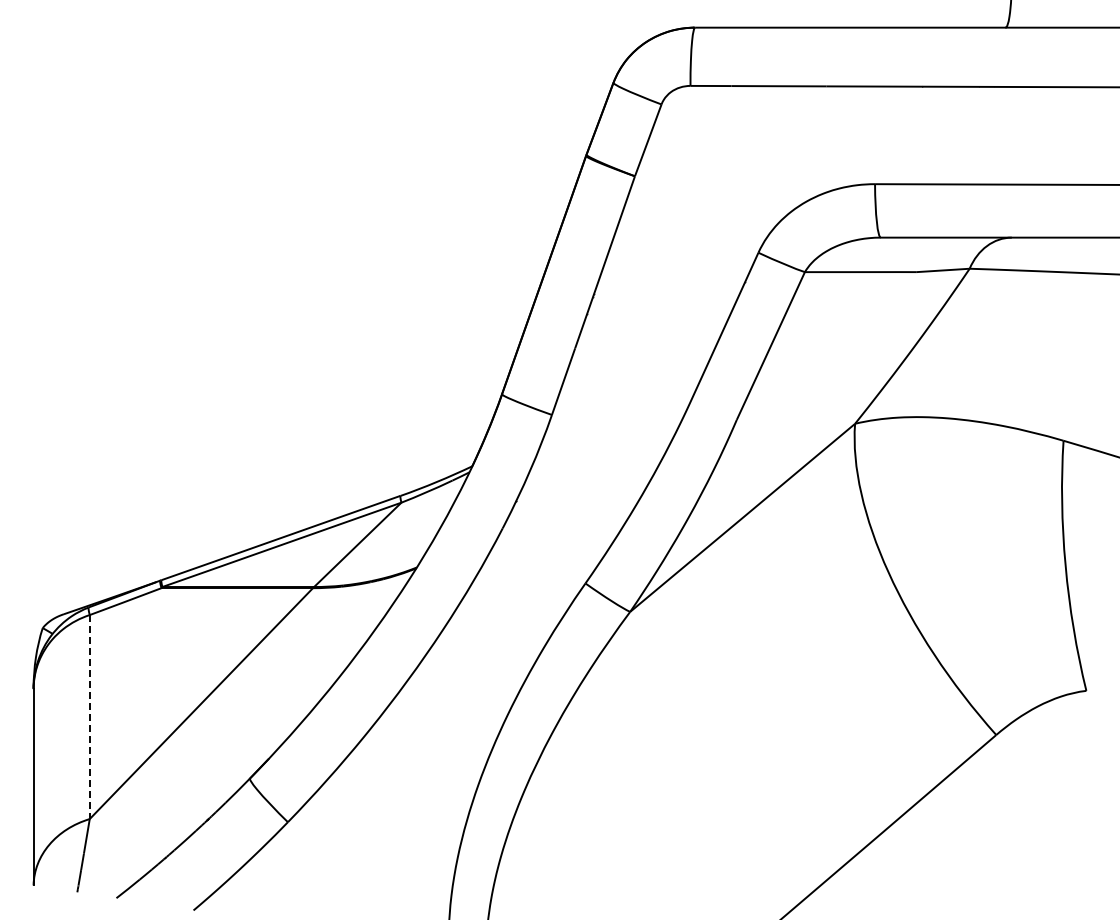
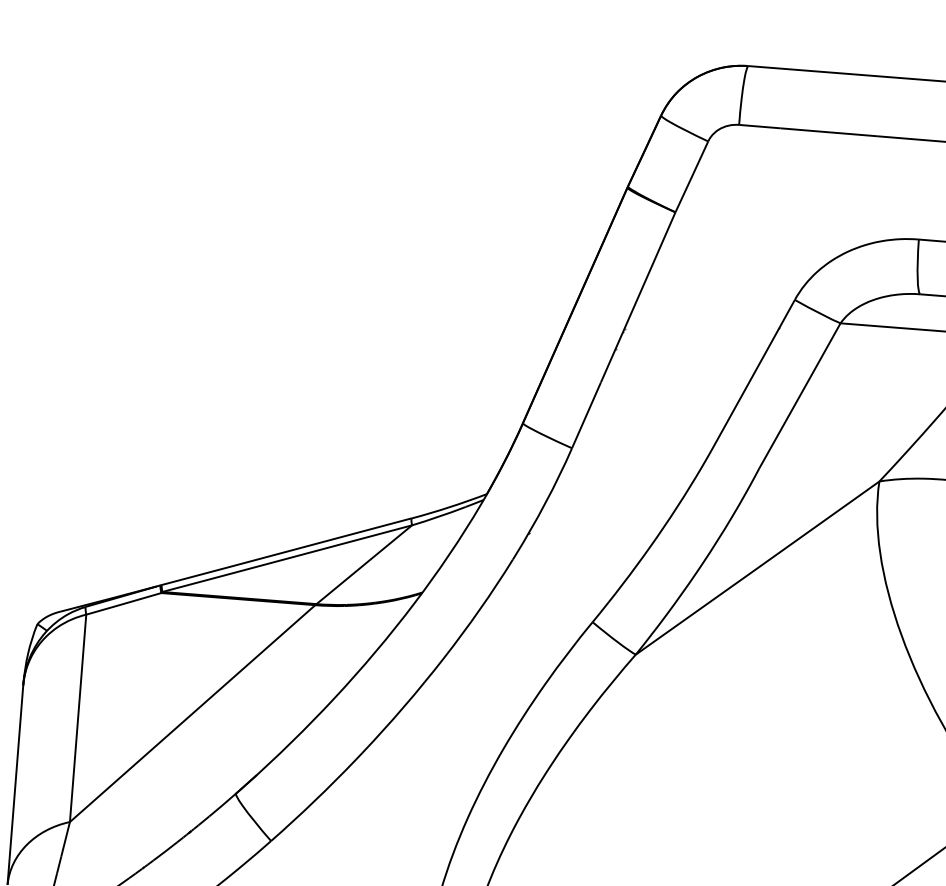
line: (89, 717) -> (77, 718), dashed -> solid

